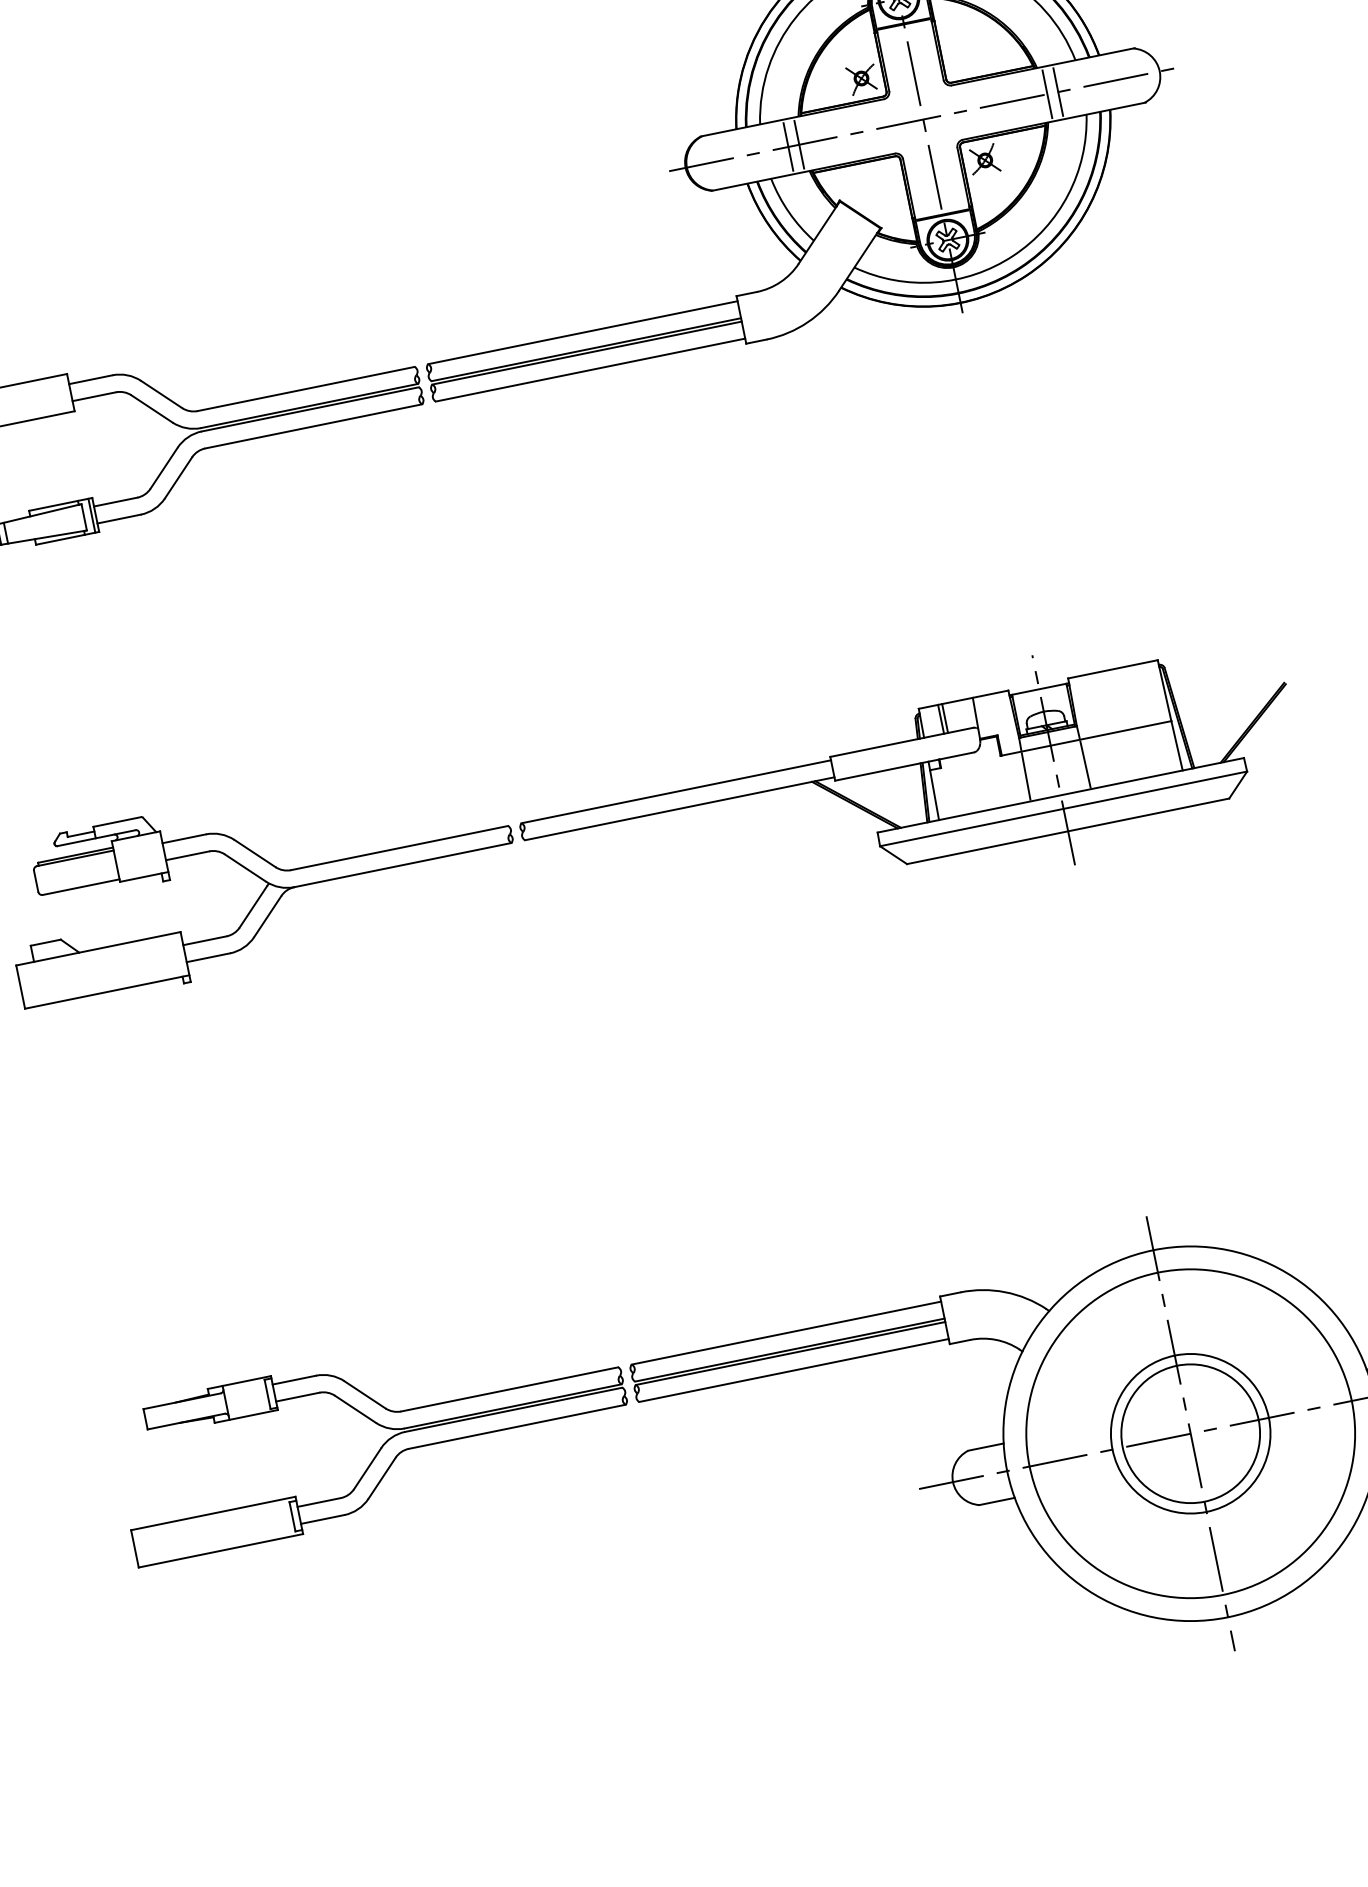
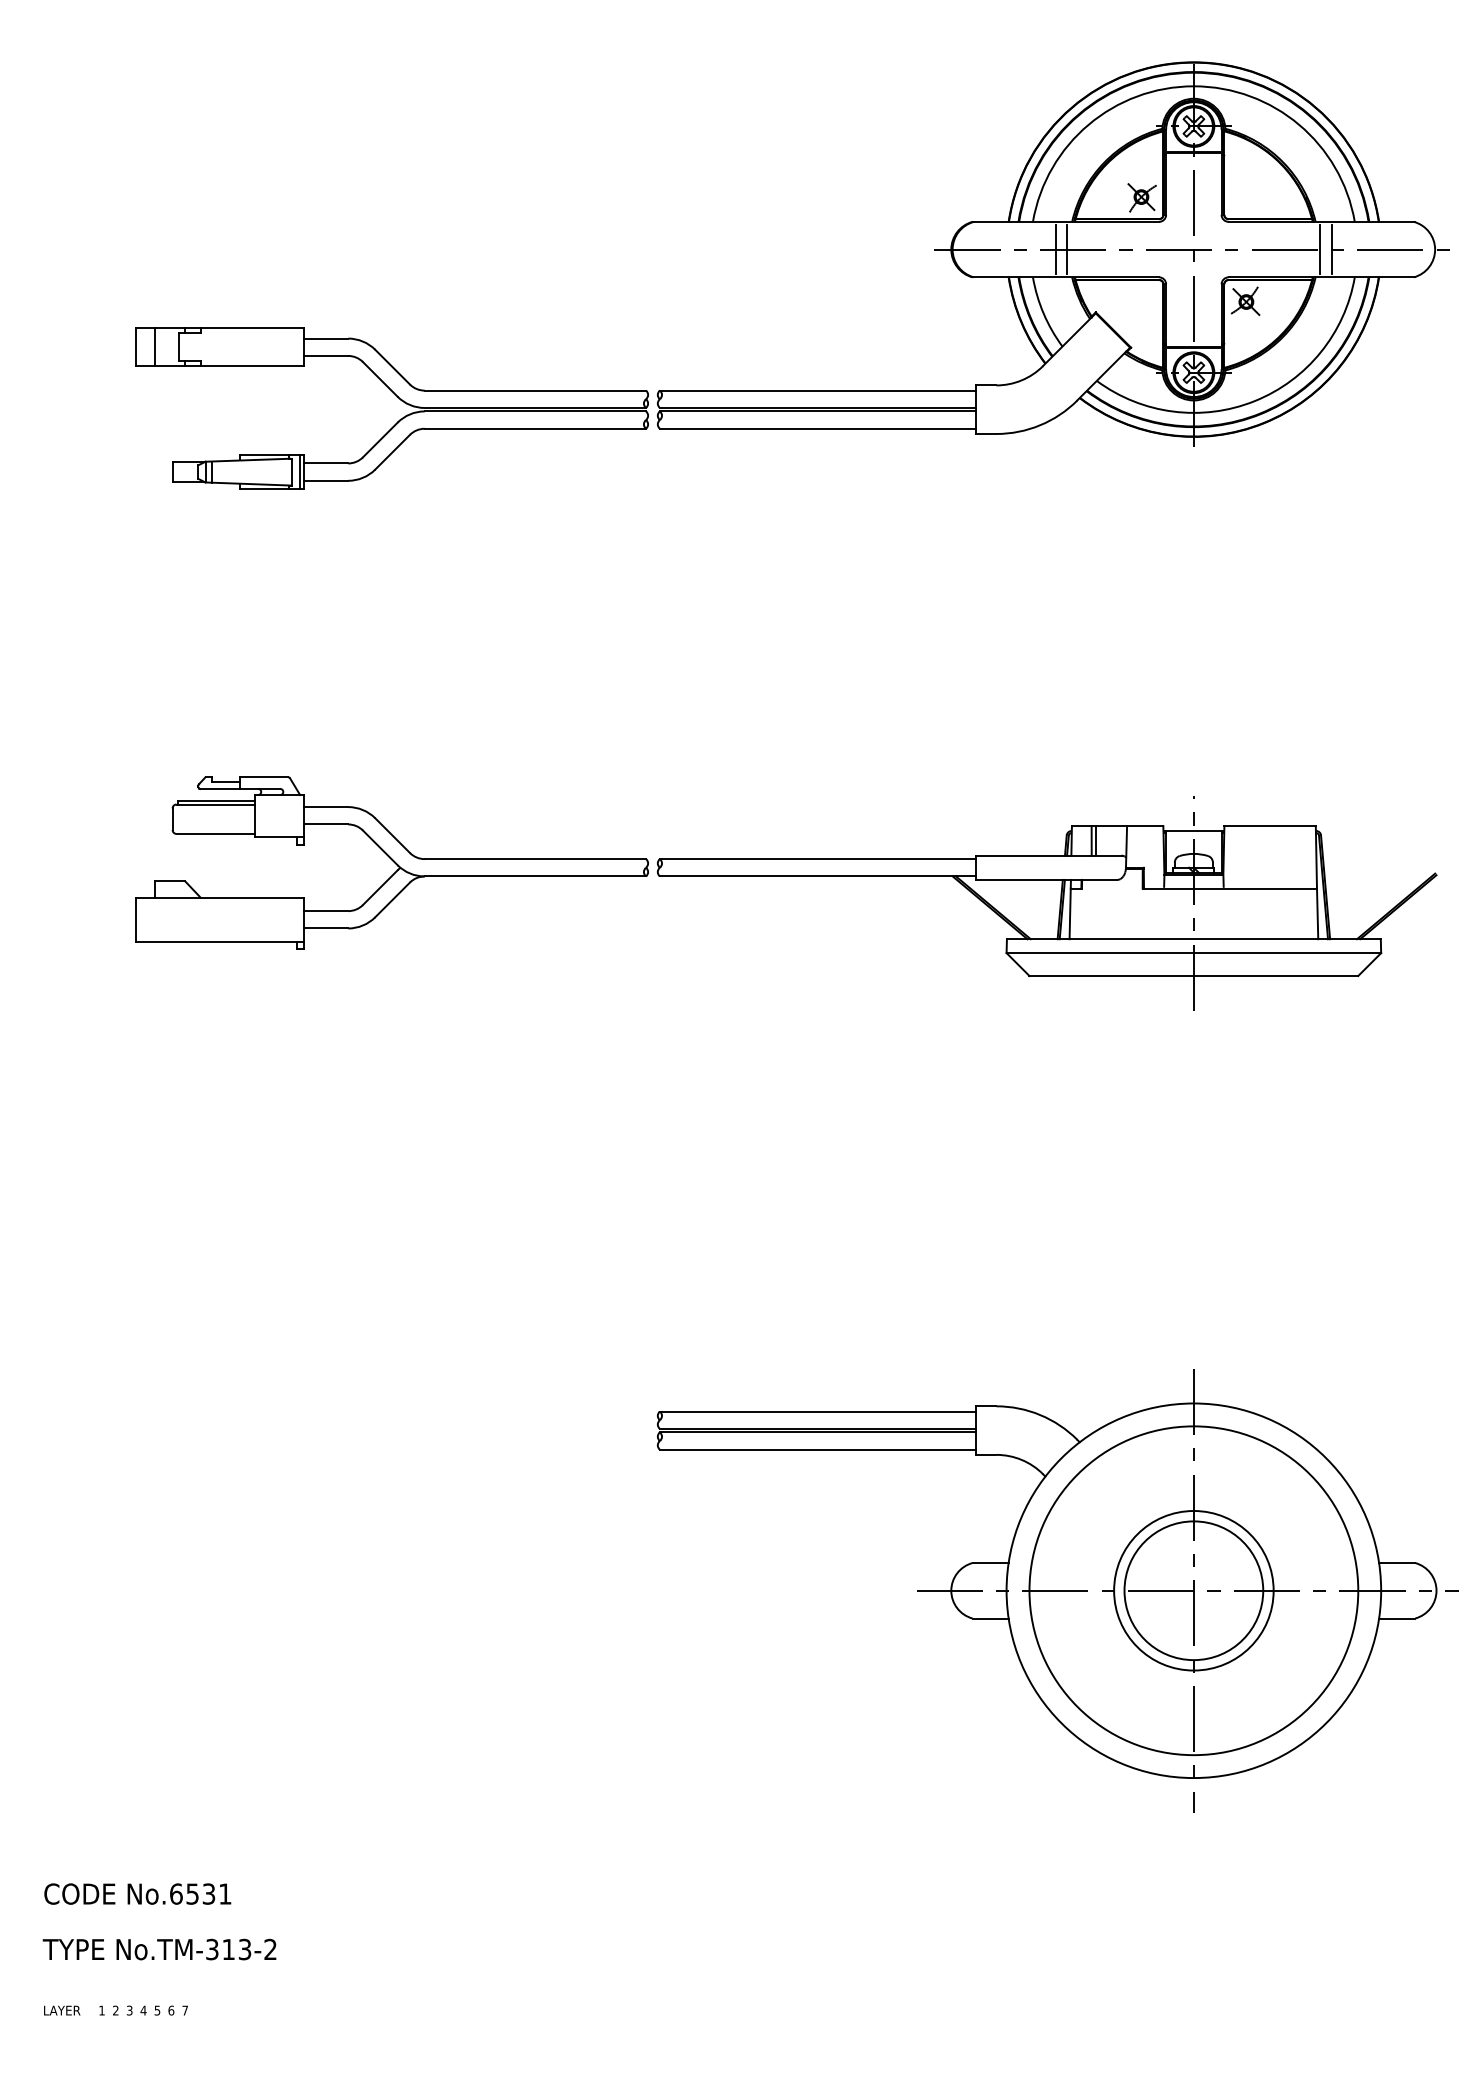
line: (1084, 764) -> (1223, 913), removed
line: (1025, 776) -> (1163, 913), removed
part: (383, 1443) -> (400, 1439), removed

